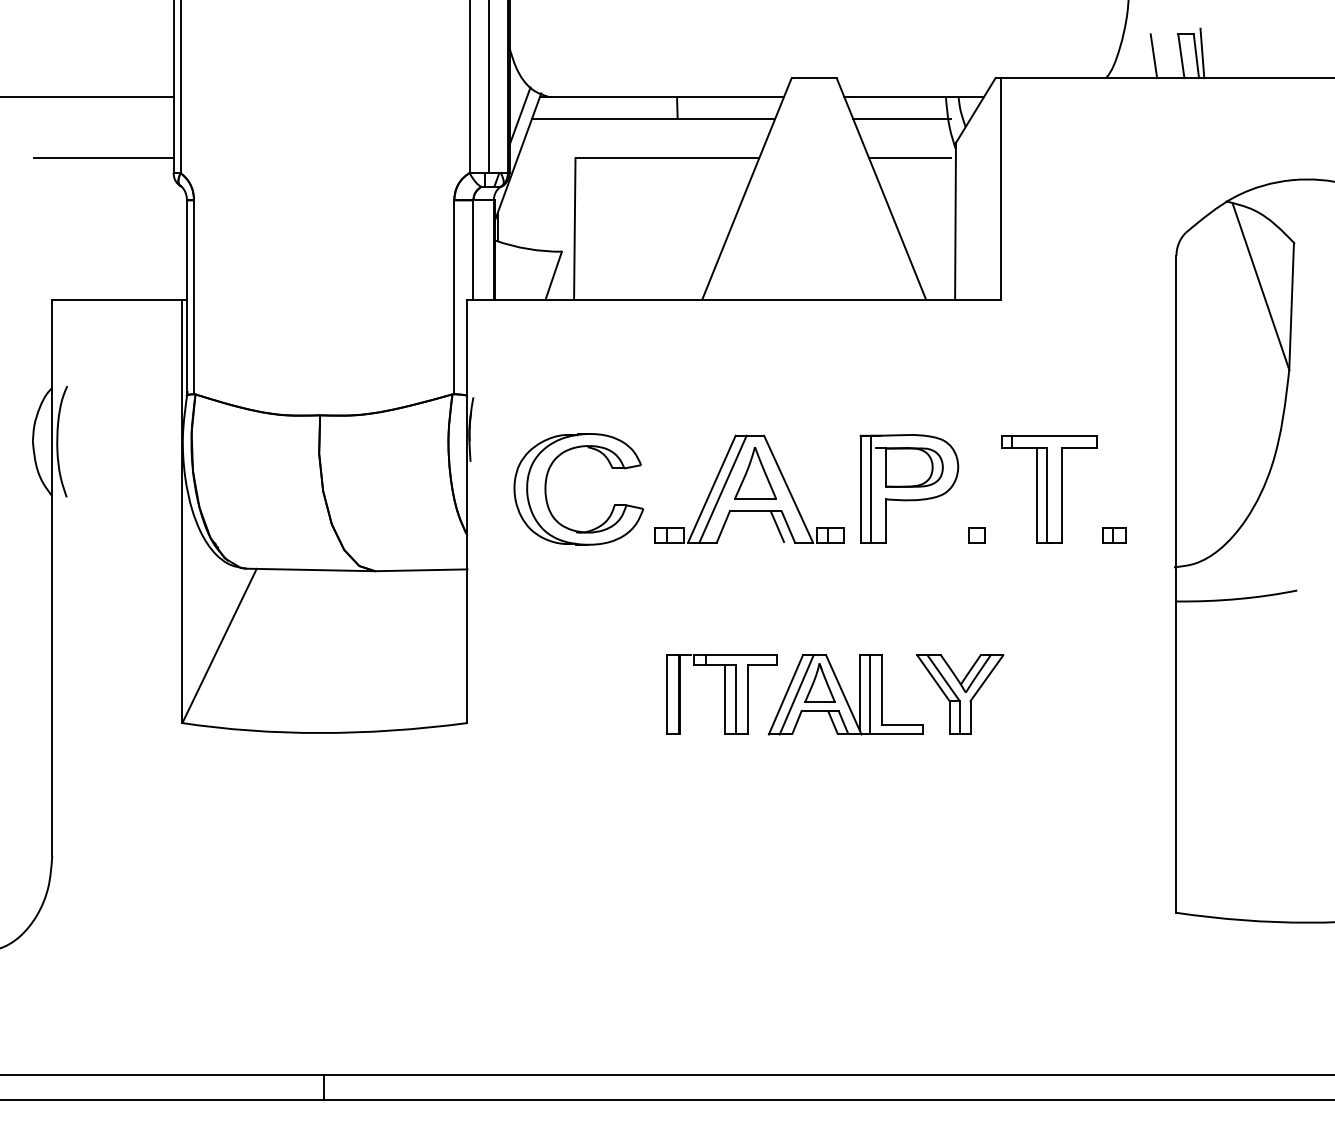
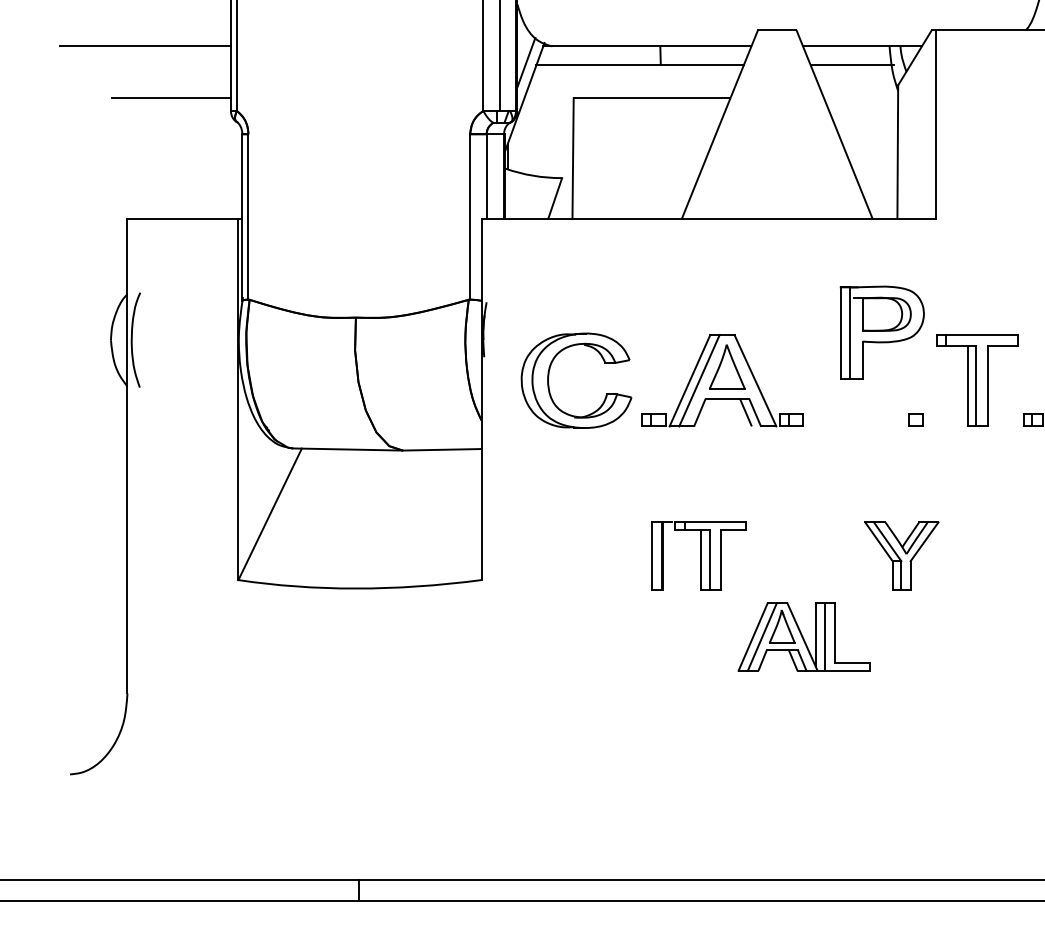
line: (909, 158) -> (858, 98), removed
part: (909, 488) -> (882, 332), moved
part: (845, 694) -> (803, 636), moved

